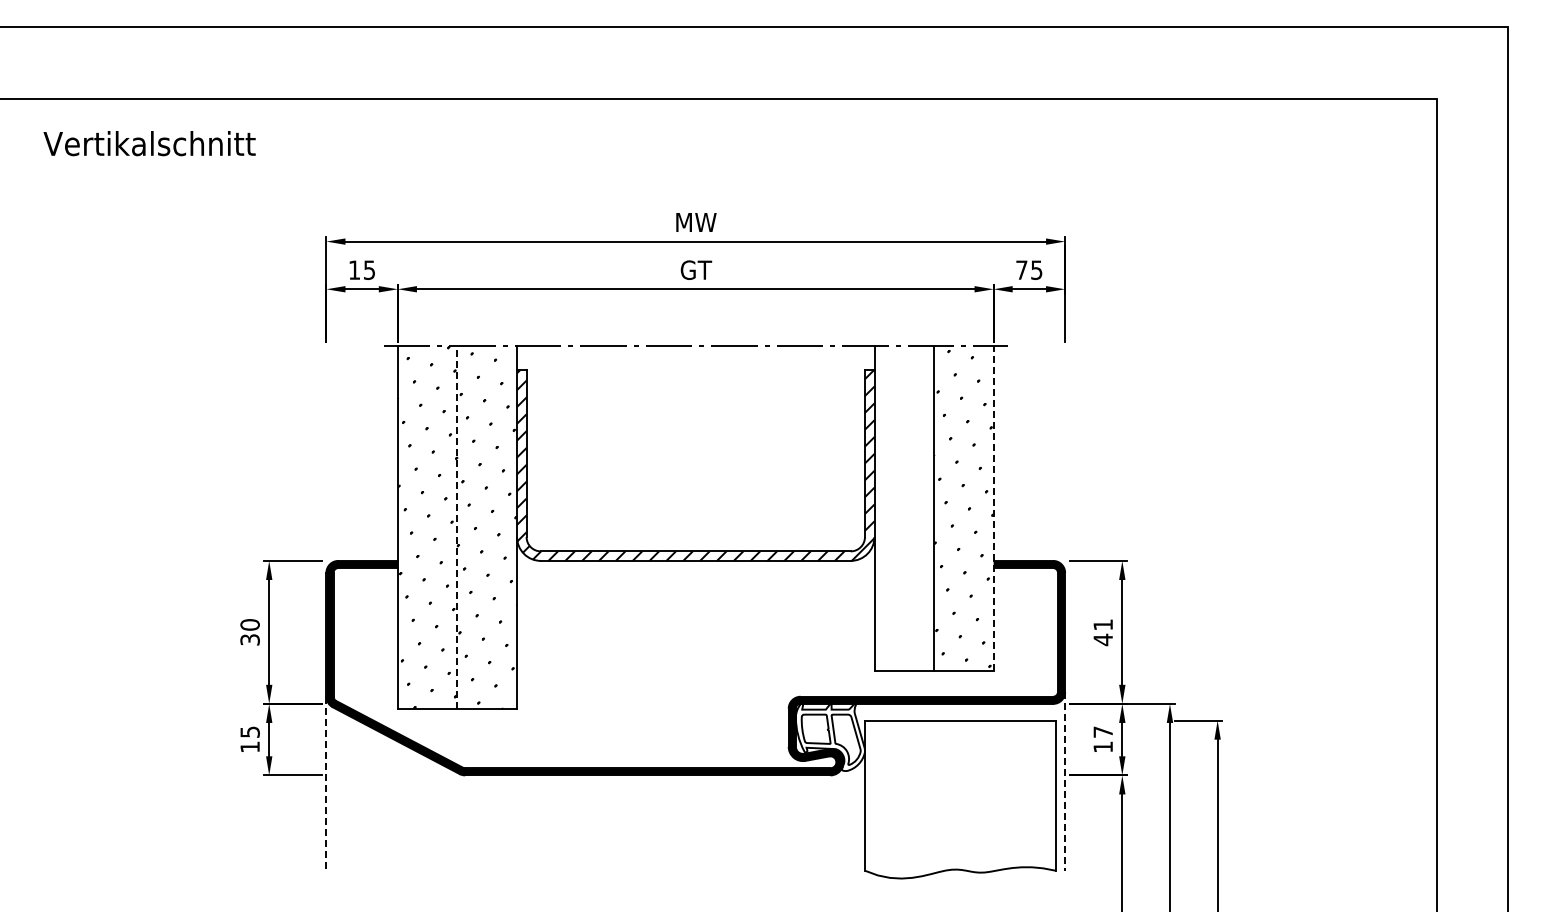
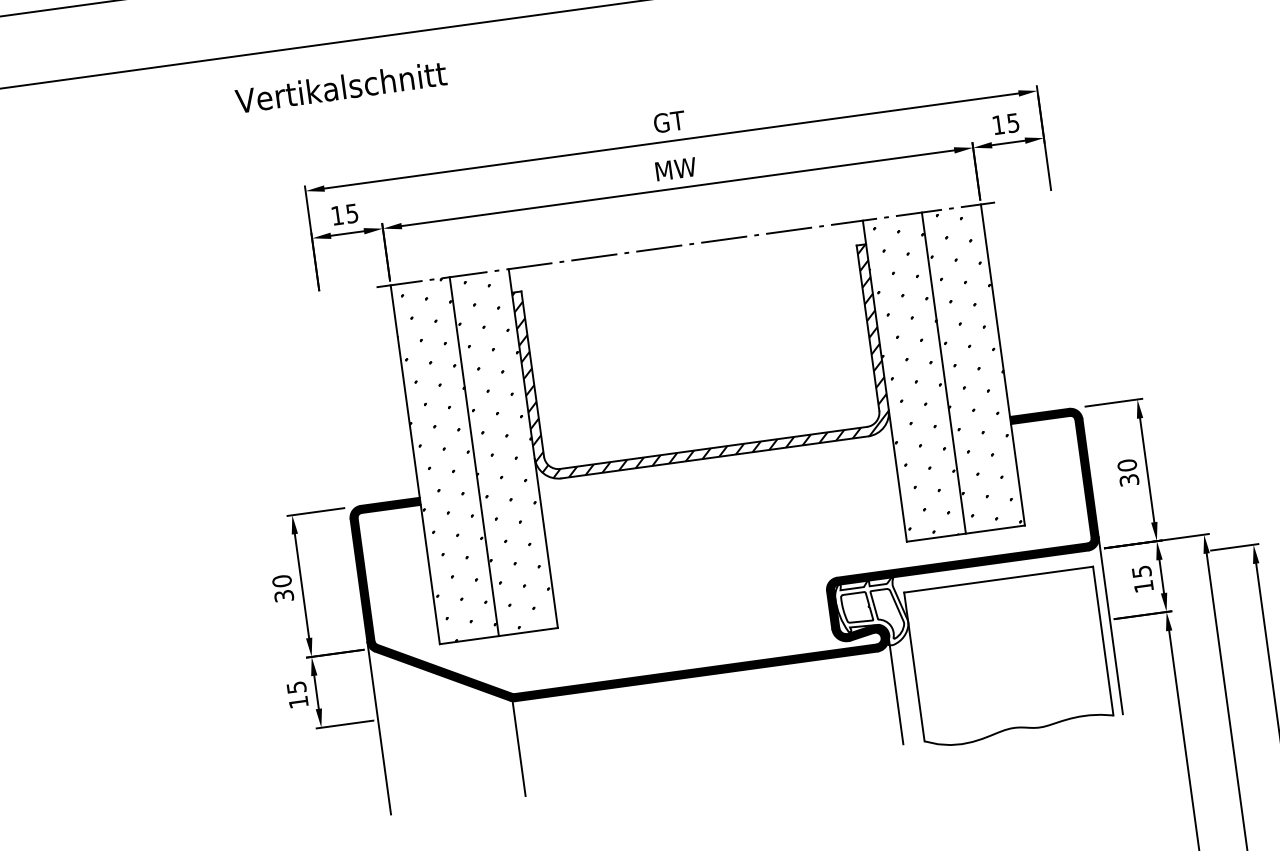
text: (149, 143) -> (340, 87), moved
text: (696, 222) -> (669, 121), MW -> GT
text: (696, 269) -> (676, 168), GT -> MW
text: (1021, 269) -> (998, 124), 75 -> 15
line: (993, 508) -> (1002, 365), dashed -> solid
hatch: (904, 512) -> (915, 381), added
line: (457, 527) -> (474, 456), dashed -> solid
text: (1103, 632) -> (1128, 472), 41 -> 30
text: (1103, 731) -> (1142, 571), 17 -> 15
line: (1065, 781) -> (1111, 625), dashed -> solid
line: (326, 783) -> (379, 728), dashed -> solid
line: (843, 816) -> (895, 690), added
line: (462, 822) -> (519, 748), added

